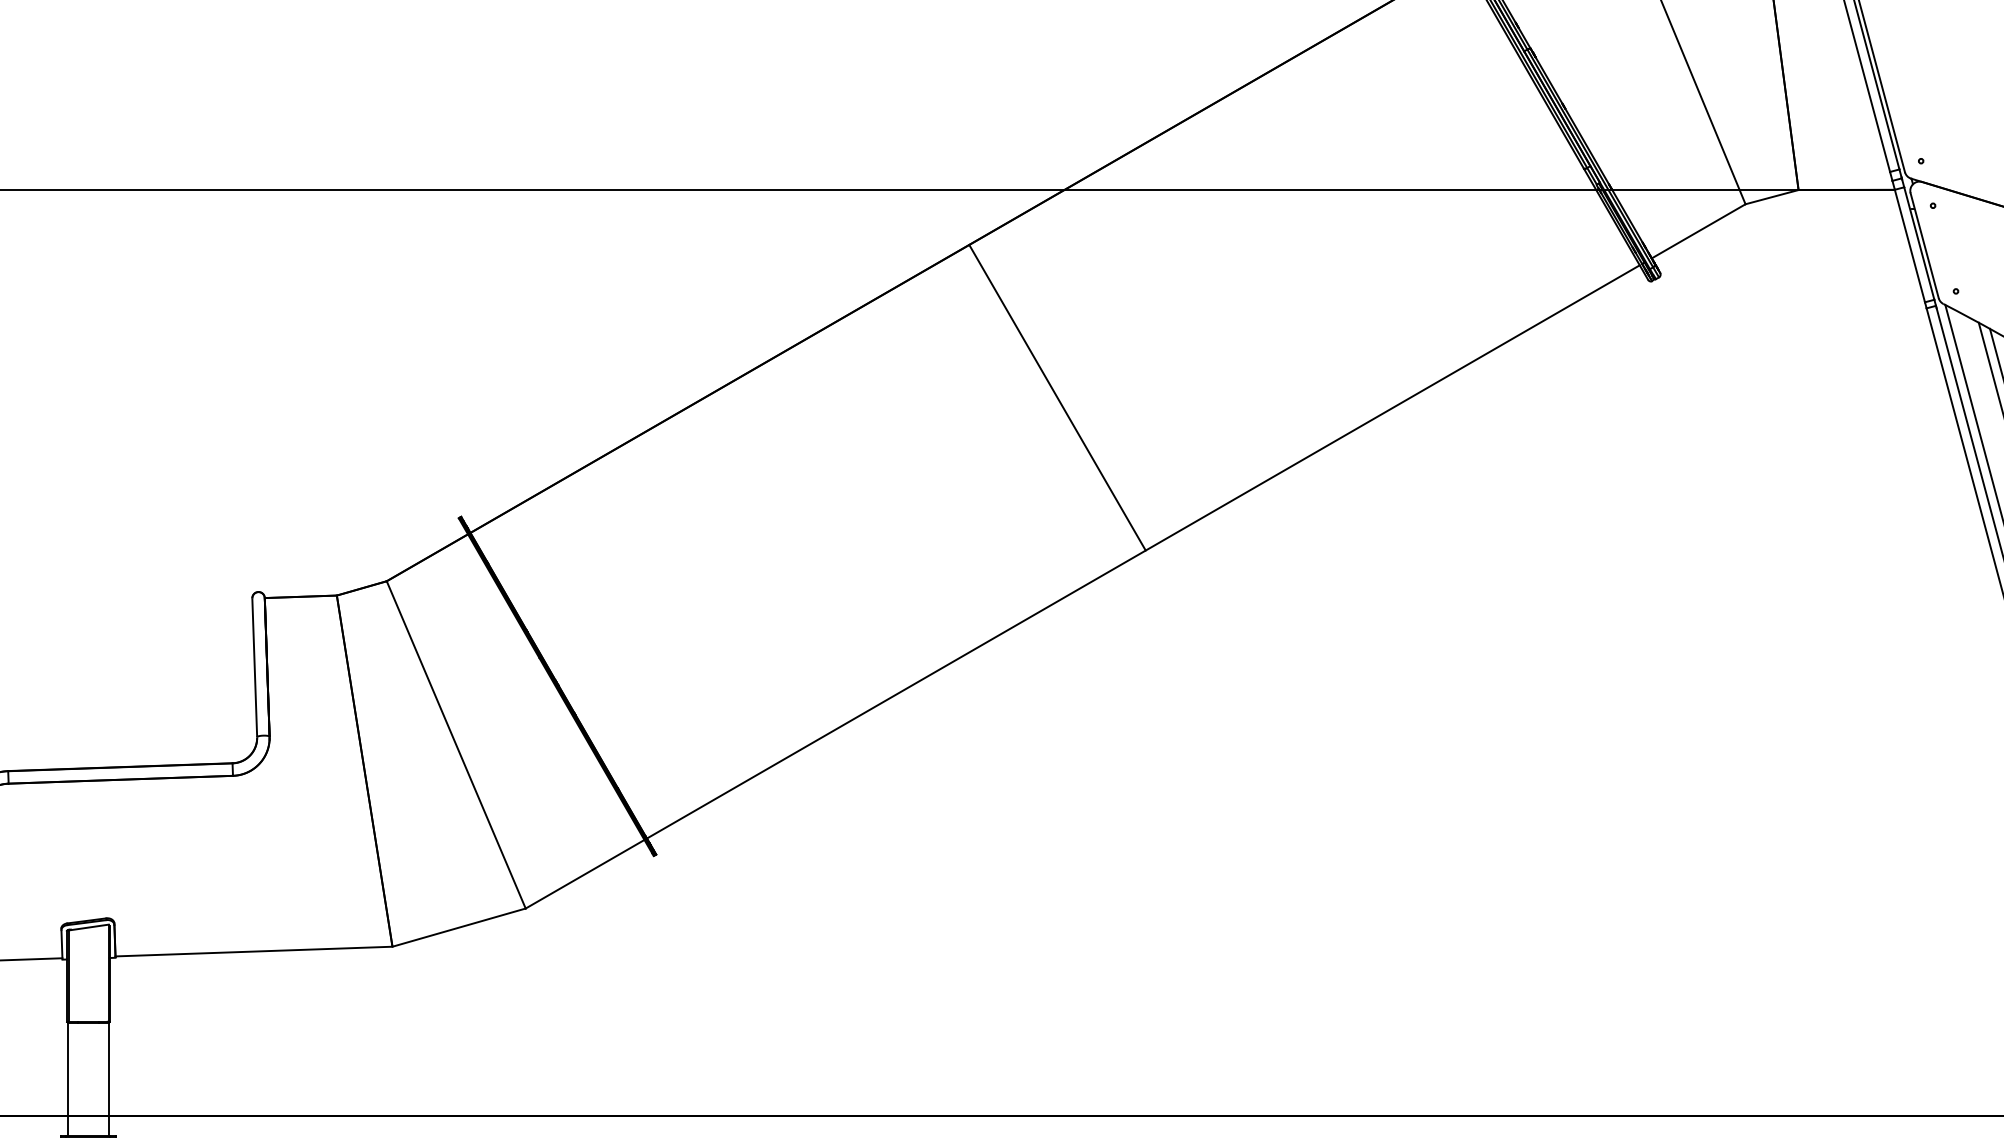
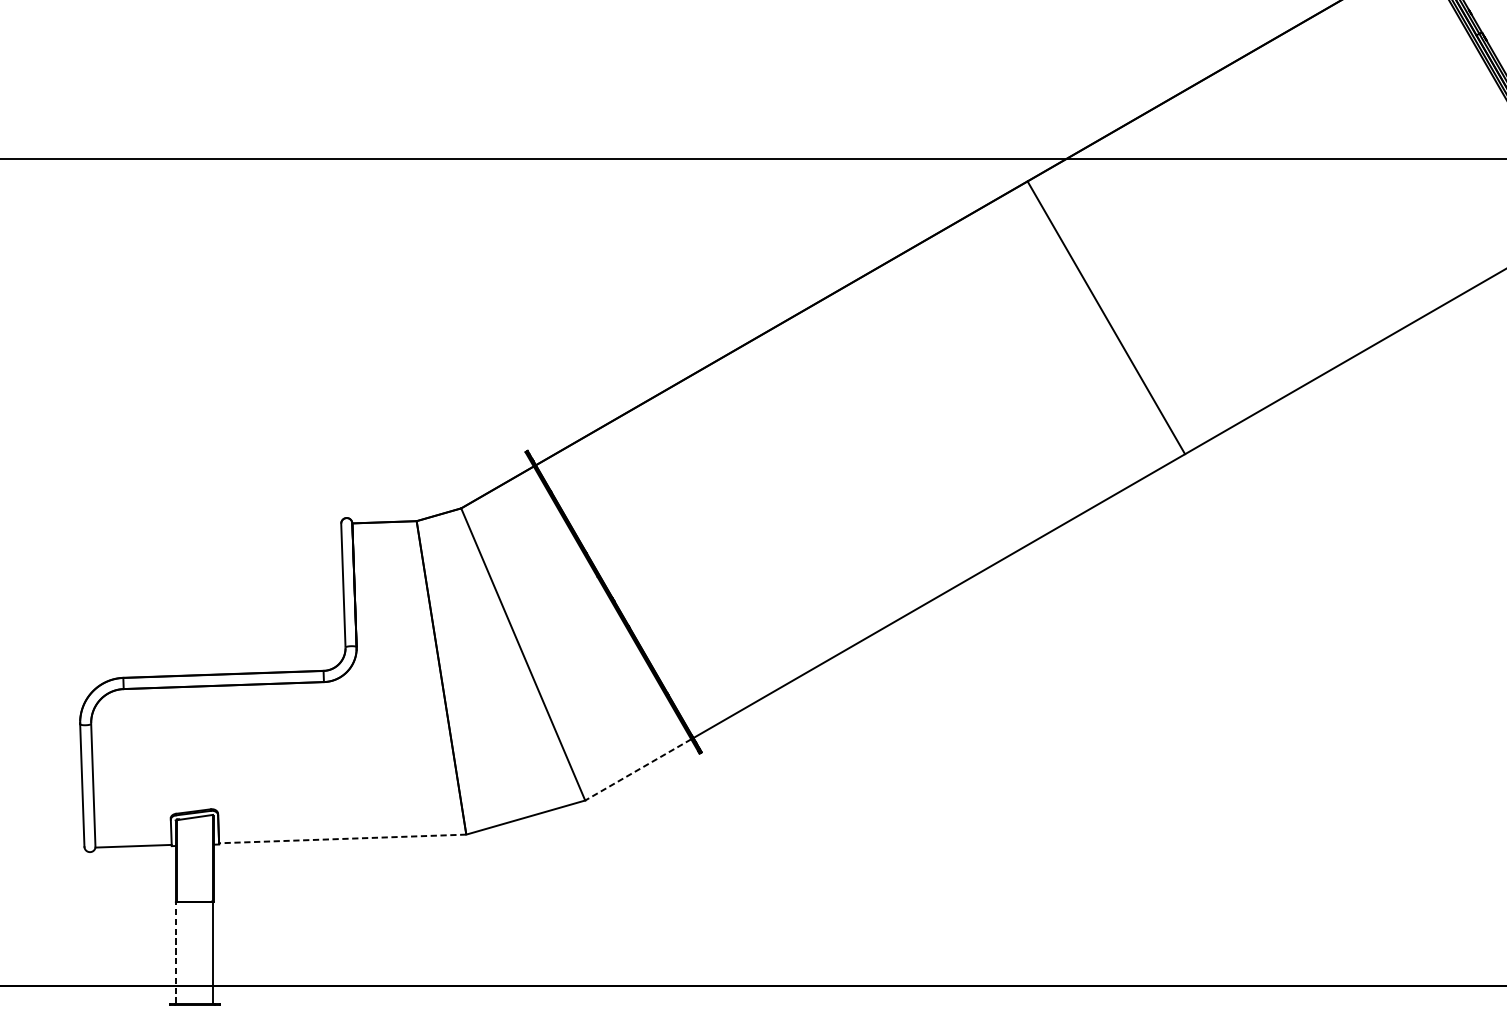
line: (1057, 397) -> (1106, 317), moved
line: (585, 874) -> (638, 770), solid -> dashed
line: (254, 951) -> (343, 838), solid -> dashed
line: (67, 1079) -> (176, 953), solid -> dashed

